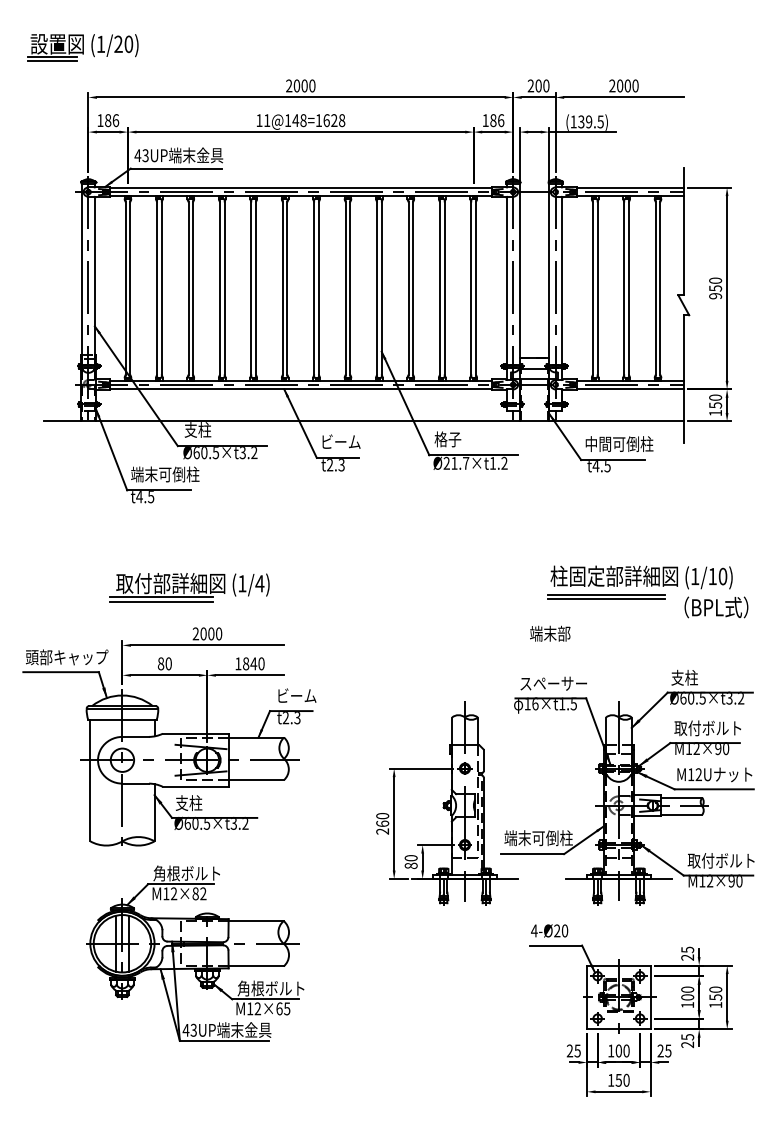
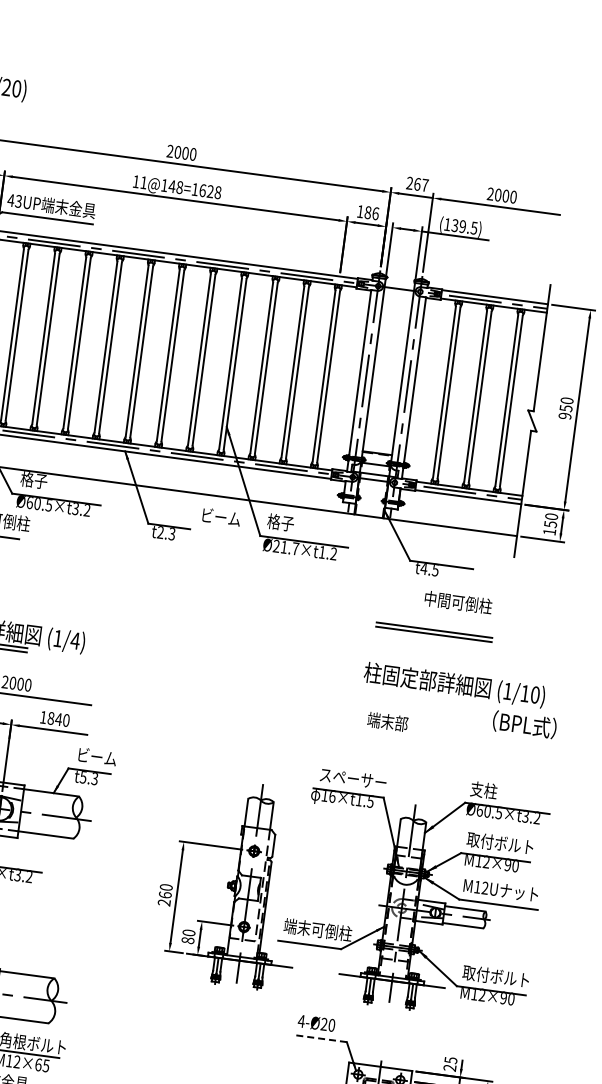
text: (542, 85) -> (421, 184), 200 -> 267
text: (197, 429) -> (33, 479), 支柱 -> 格子
text: (341, 441) -> (221, 516), moved
text: (619, 443) -> (458, 601), moved
part: (606, 596) -> (434, 632), moved
text: (550, 633) -> (388, 721), moved
text: (285, 718) -> (82, 777), t2.3 -> t5.3
line: (555, 945) -> (320, 1038), solid -> dashed

